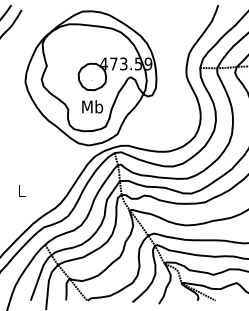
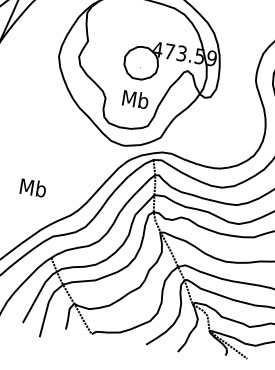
text: (21, 190) -> (33, 187), L -> Mb

